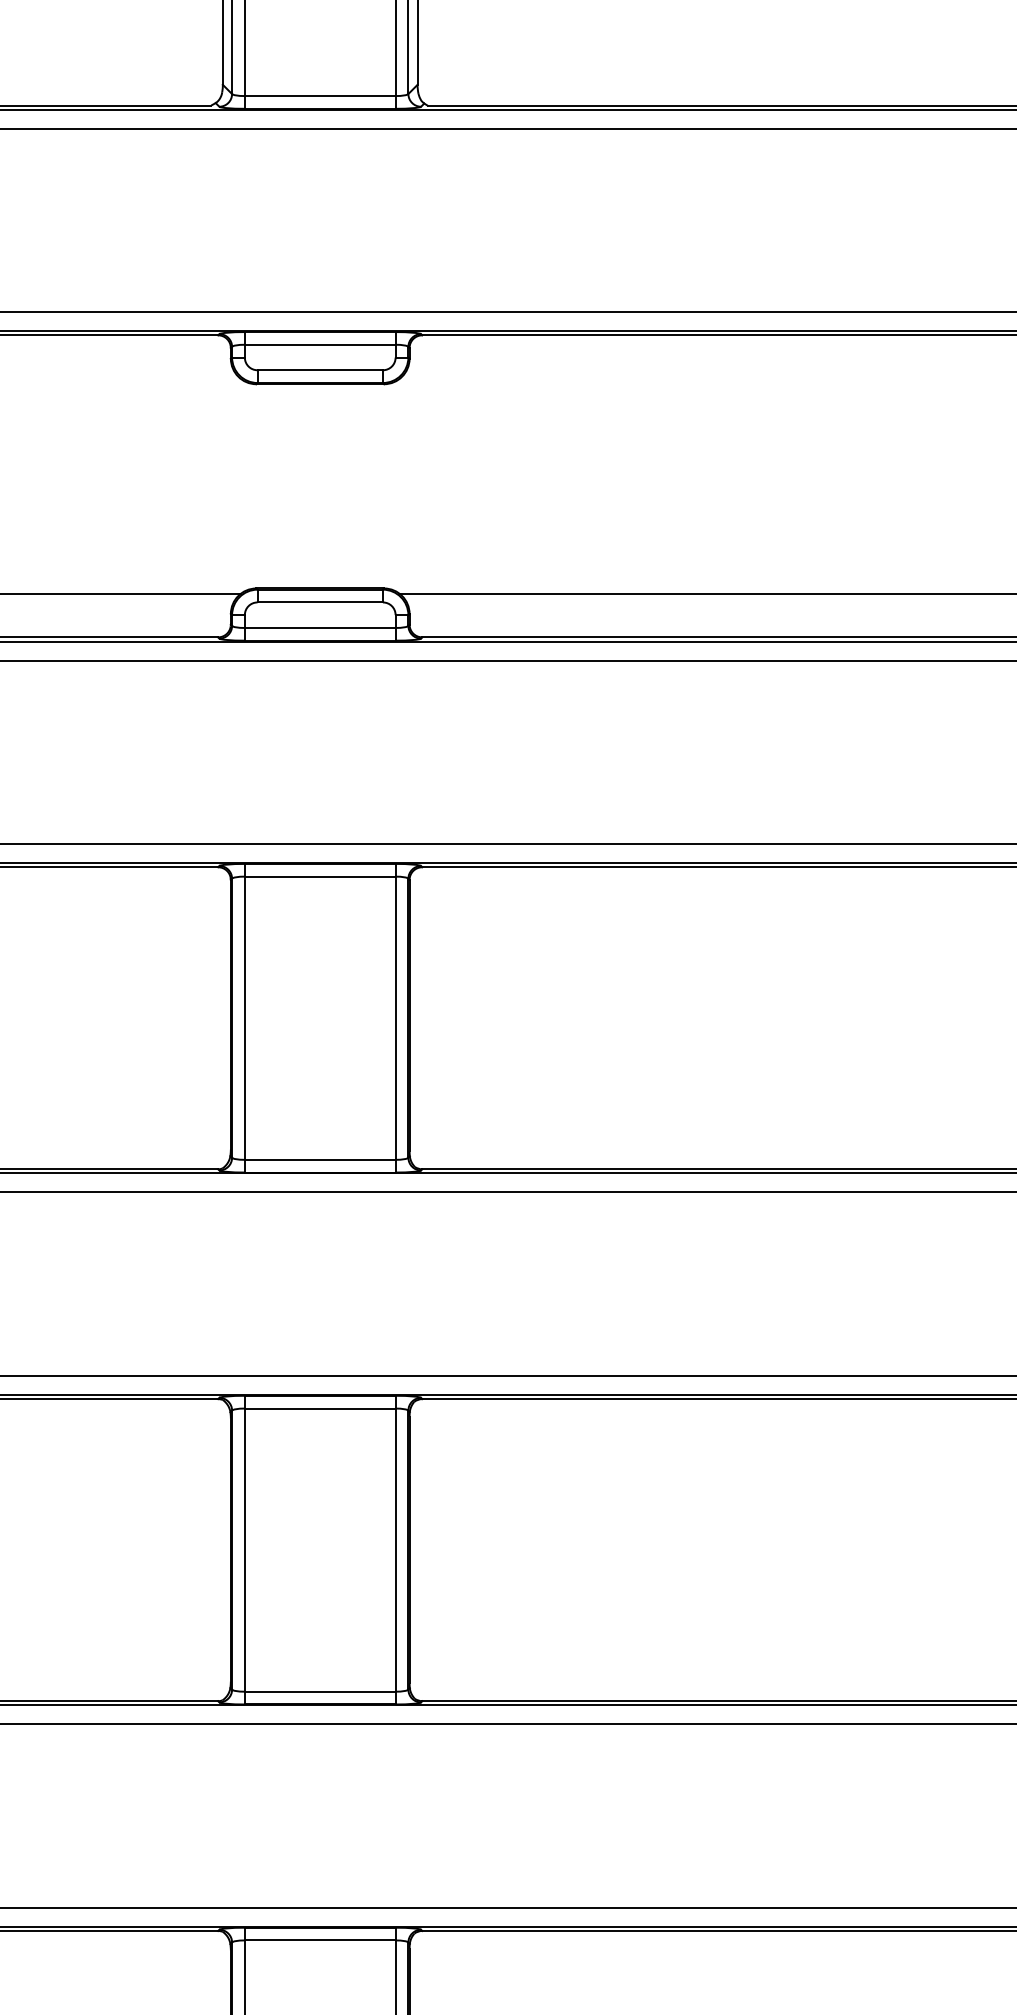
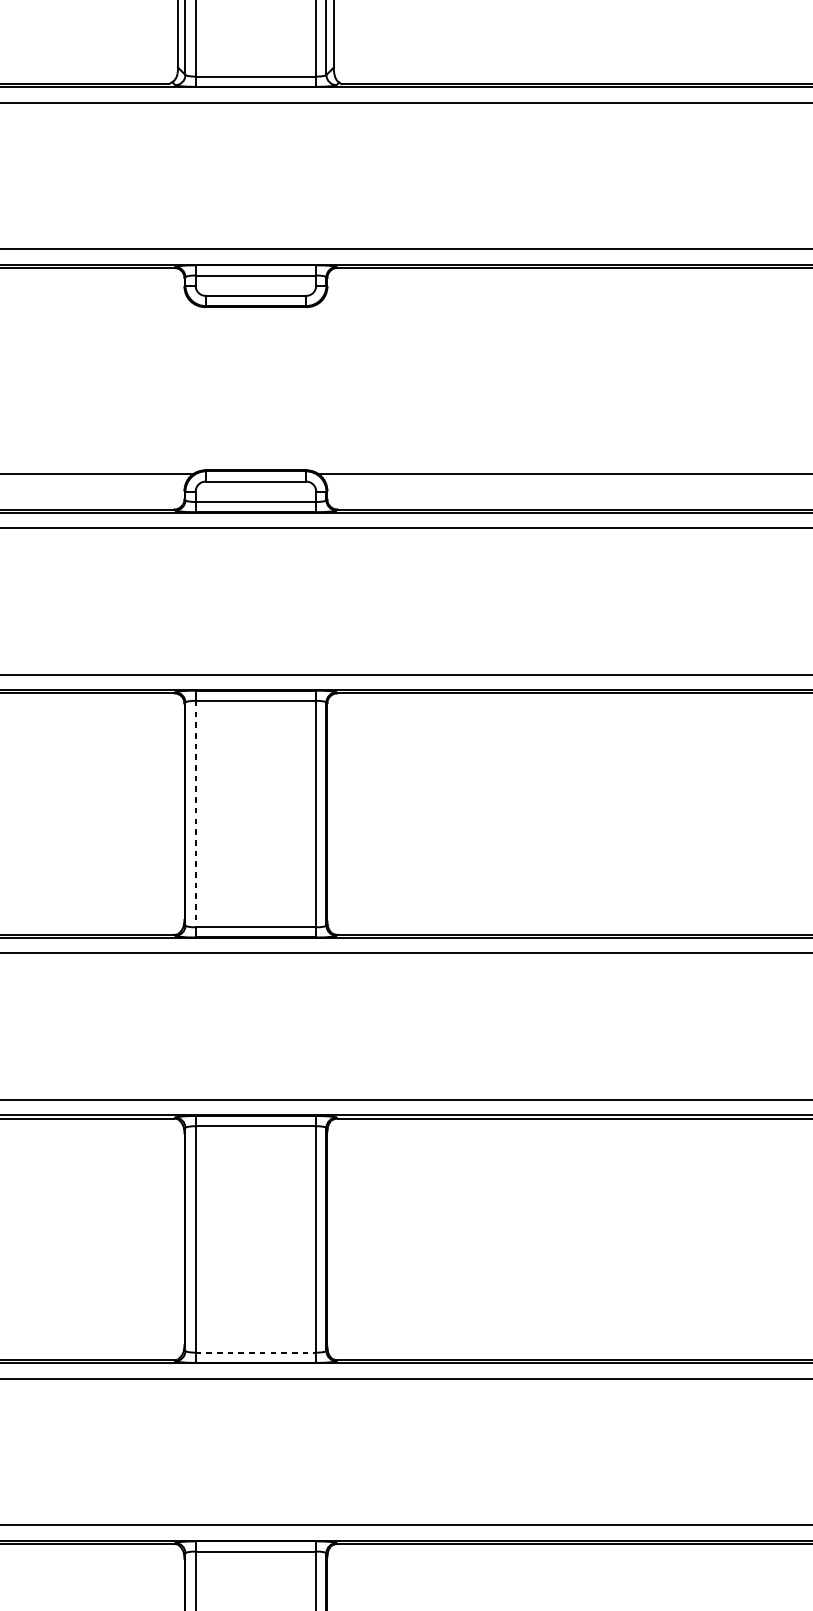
line: (244, 1018) -> (195, 814), solid -> dashed
line: (320, 1691) -> (256, 1352), solid -> dashed

